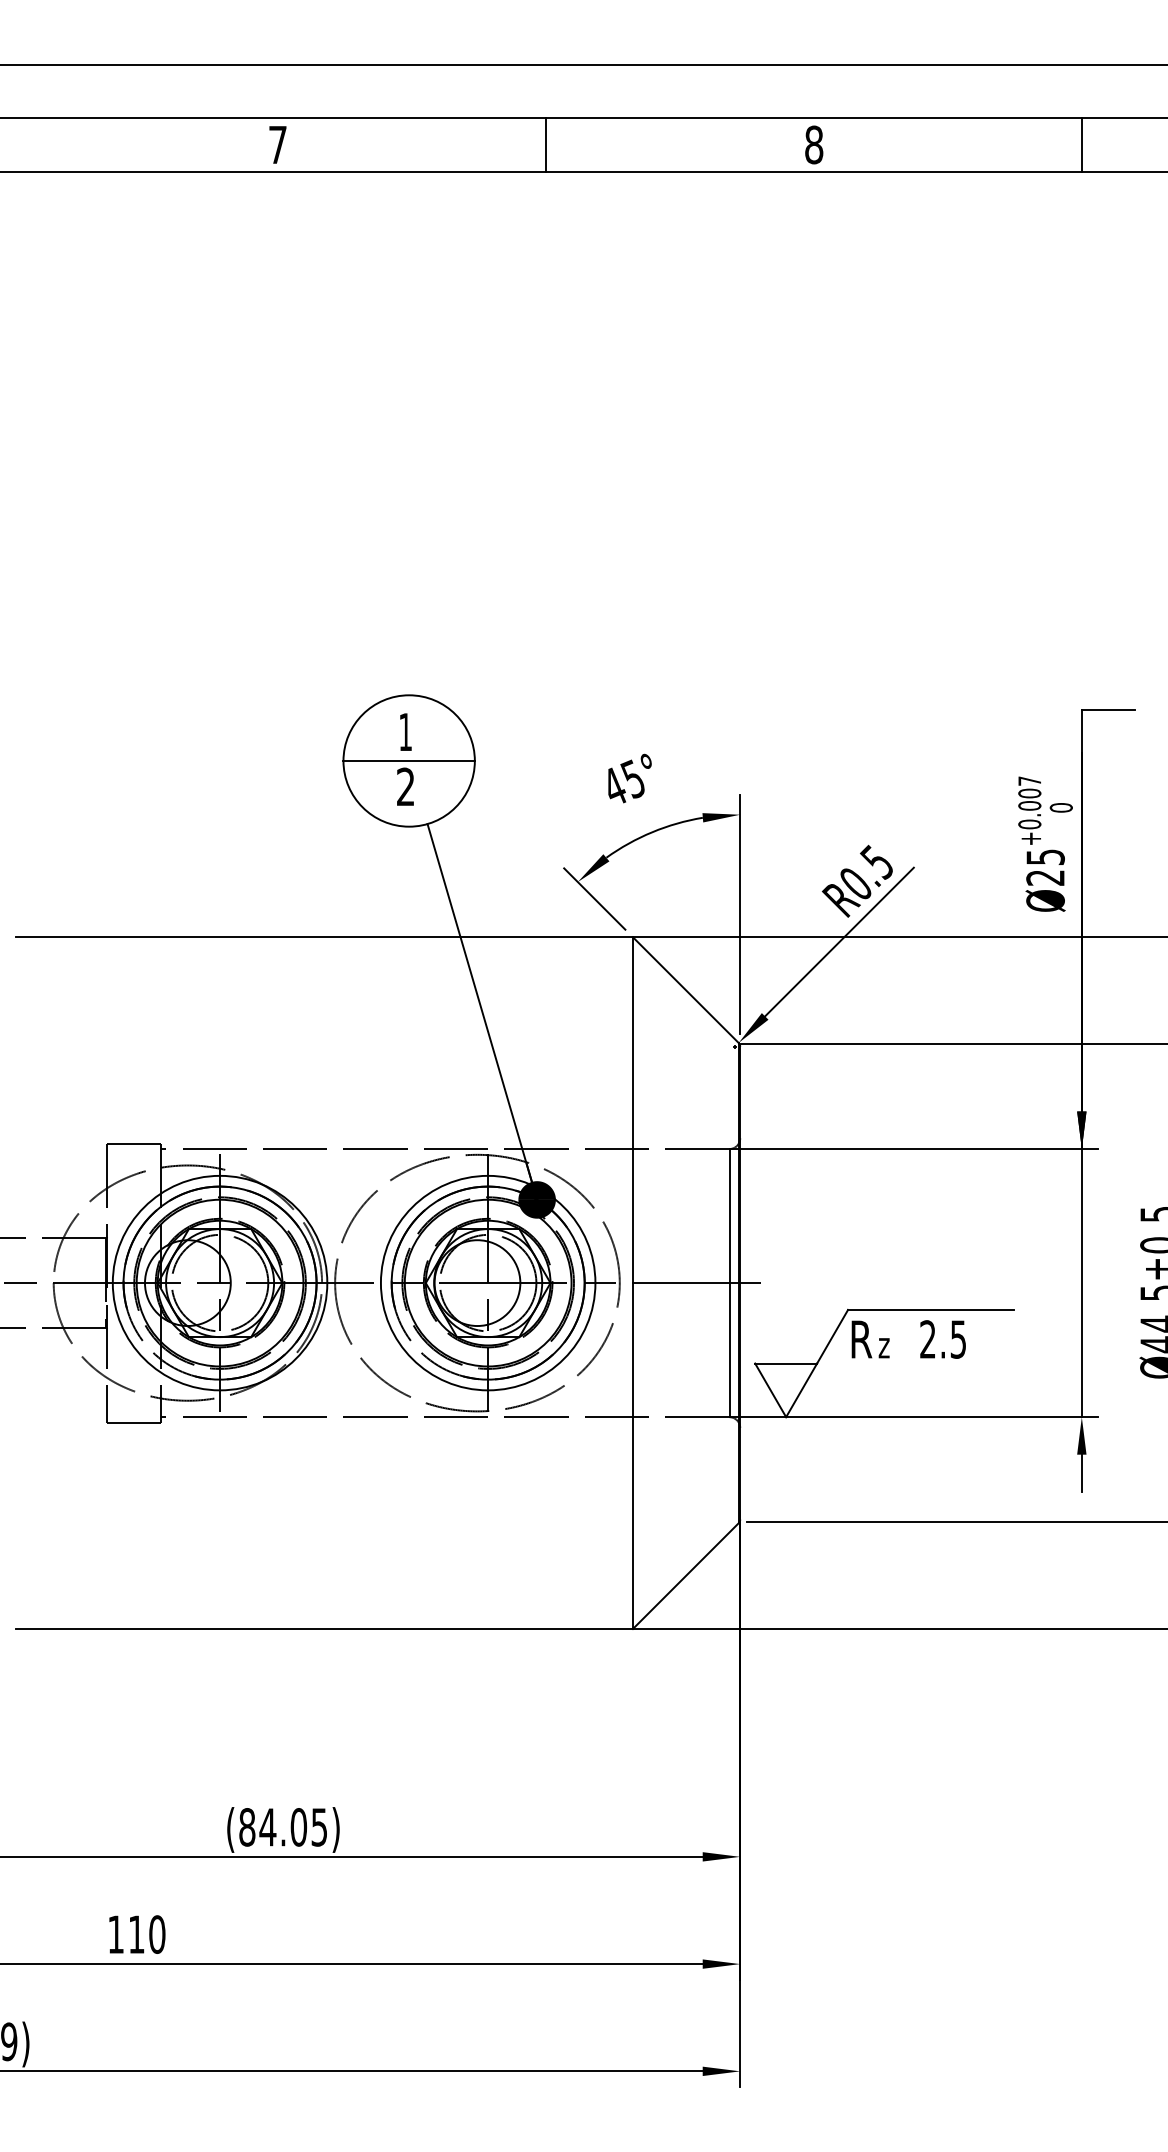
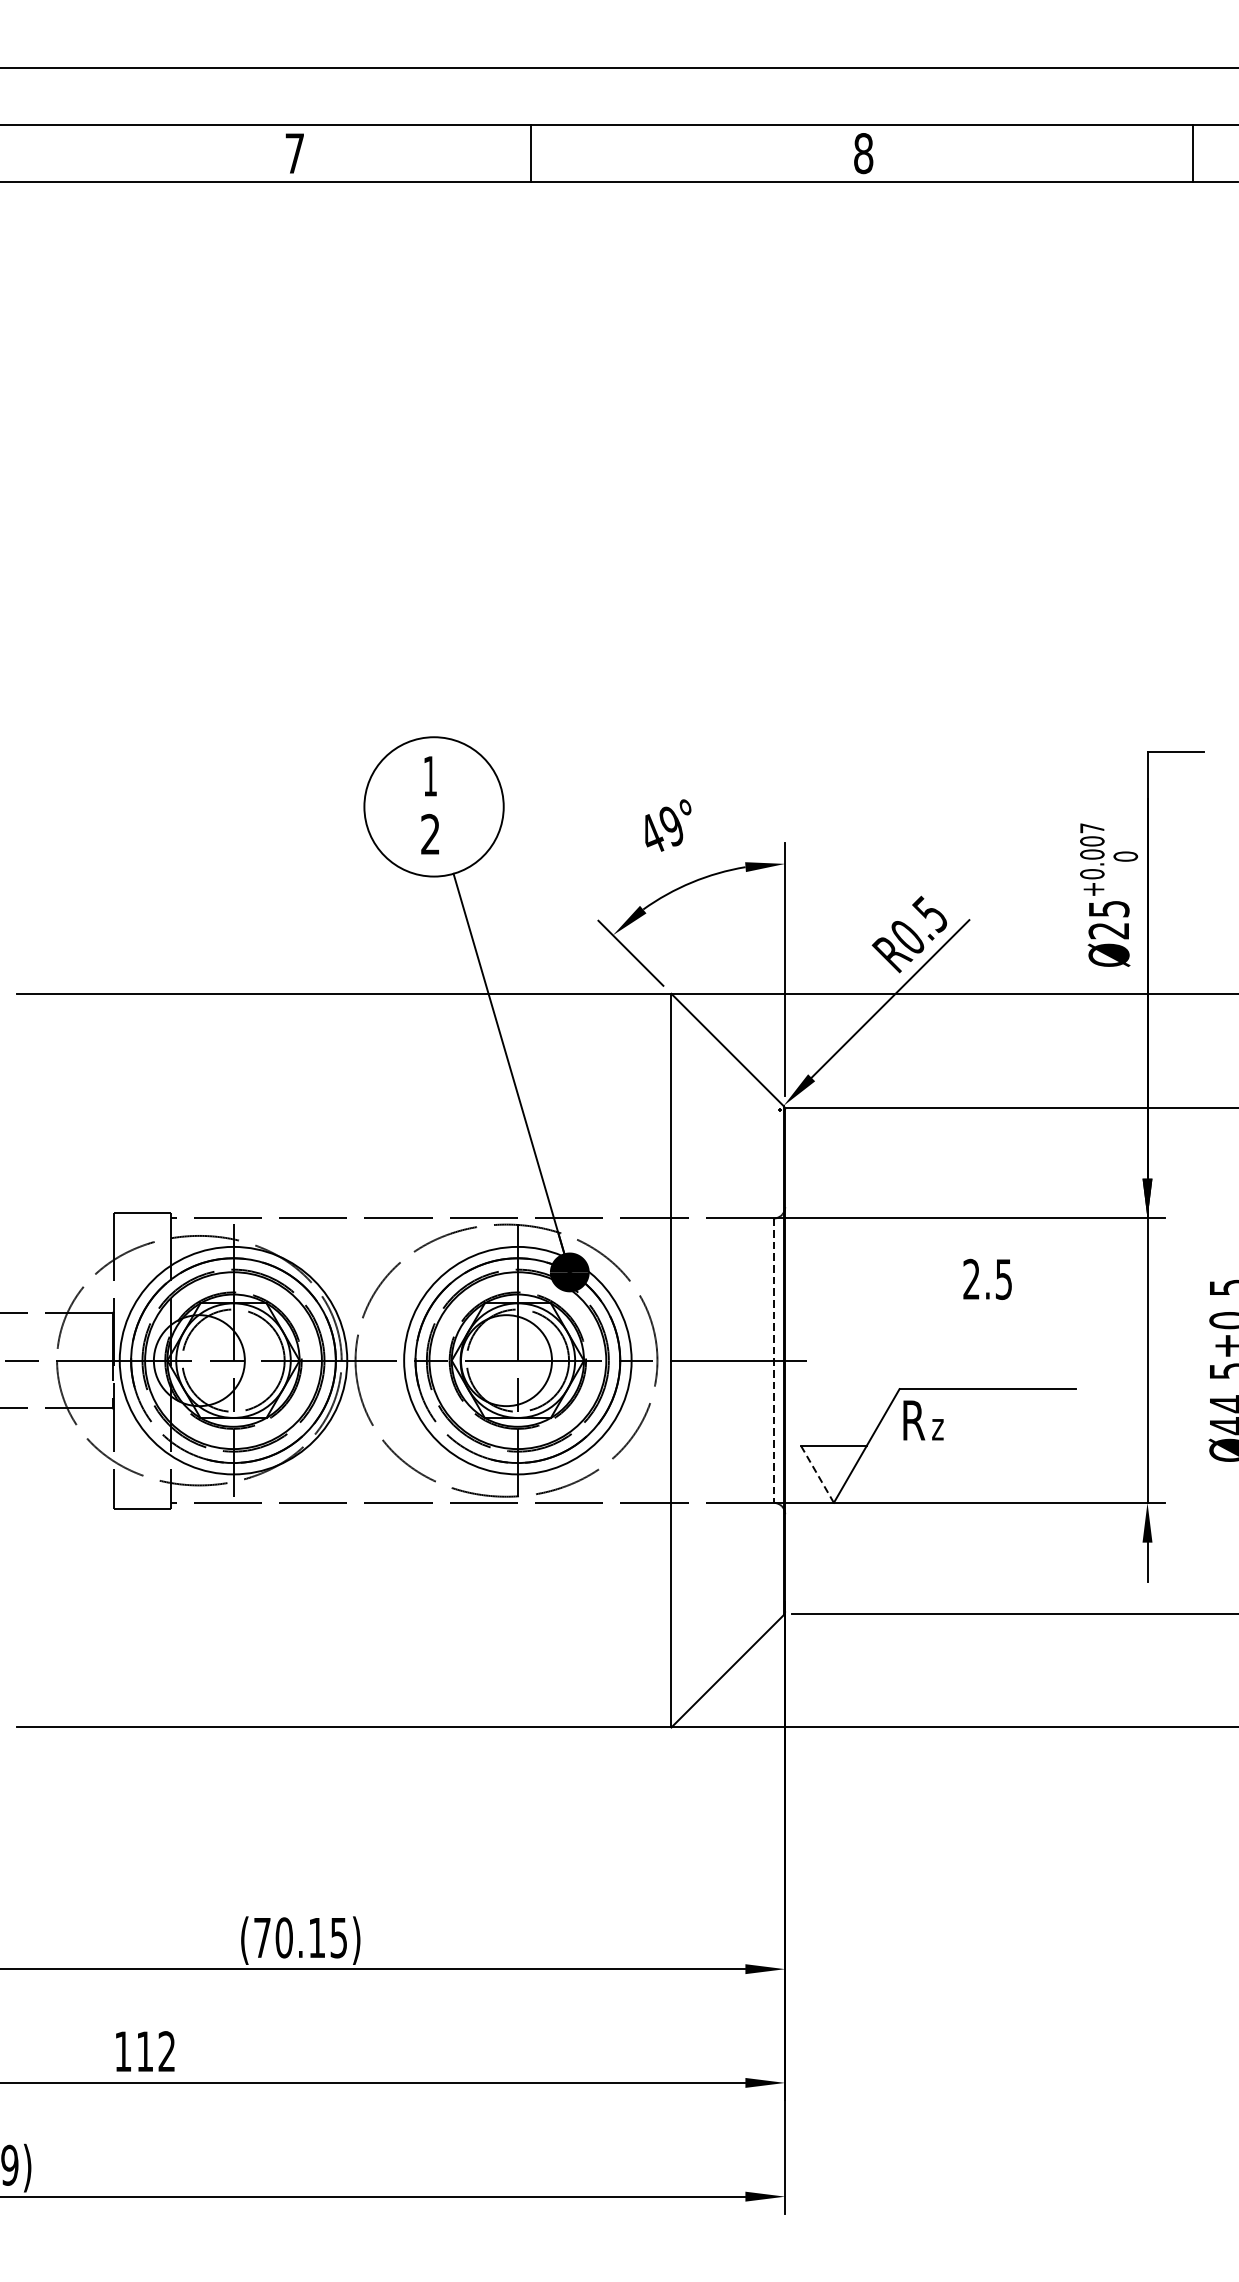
line: (546, 144) -> (530, 153), moved
line: (1082, 144) -> (1192, 153), moved
line: (408, 761) -> (433, 807), removed
text: (632, 778) -> (670, 825), 45° -> 49°
line: (729, 1283) -> (773, 1361), solid -> dashed
text: (942, 1339) -> (986, 1279), moved
line: (770, 1390) -> (817, 1474), solid -> dashed
text: (273, 1827) -> (290, 1938), (84.05) -> (70.15)
text: (157, 1934) -> (167, 2051), 110 -> 112

